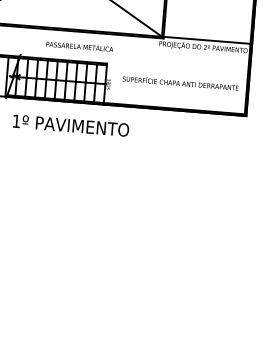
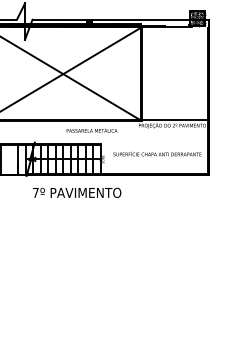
text: (79, 46) -> (91, 130), moved
text: (16, 120) -> (35, 192), 1º -> 7º

